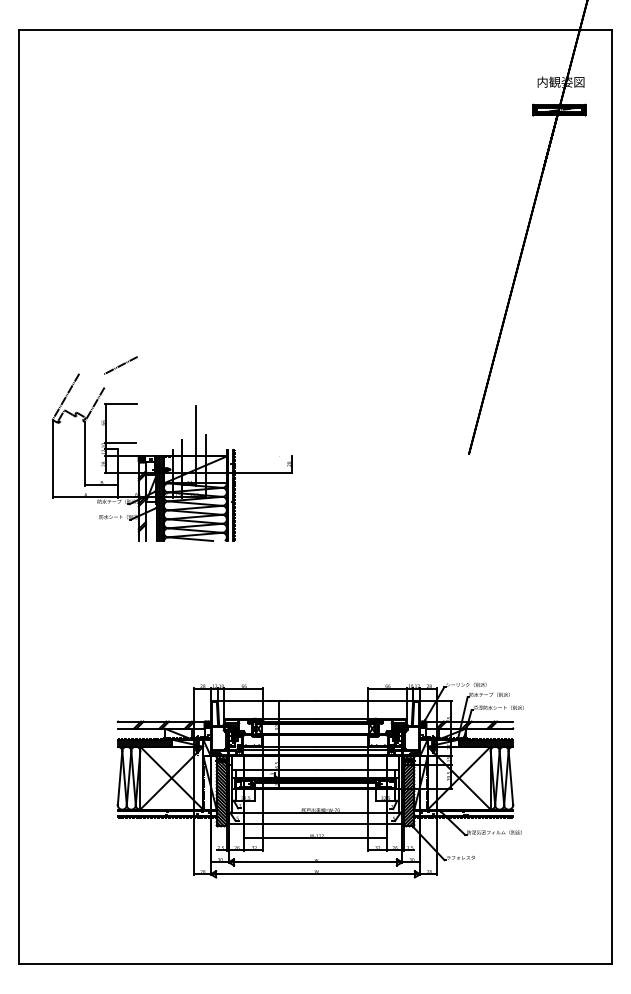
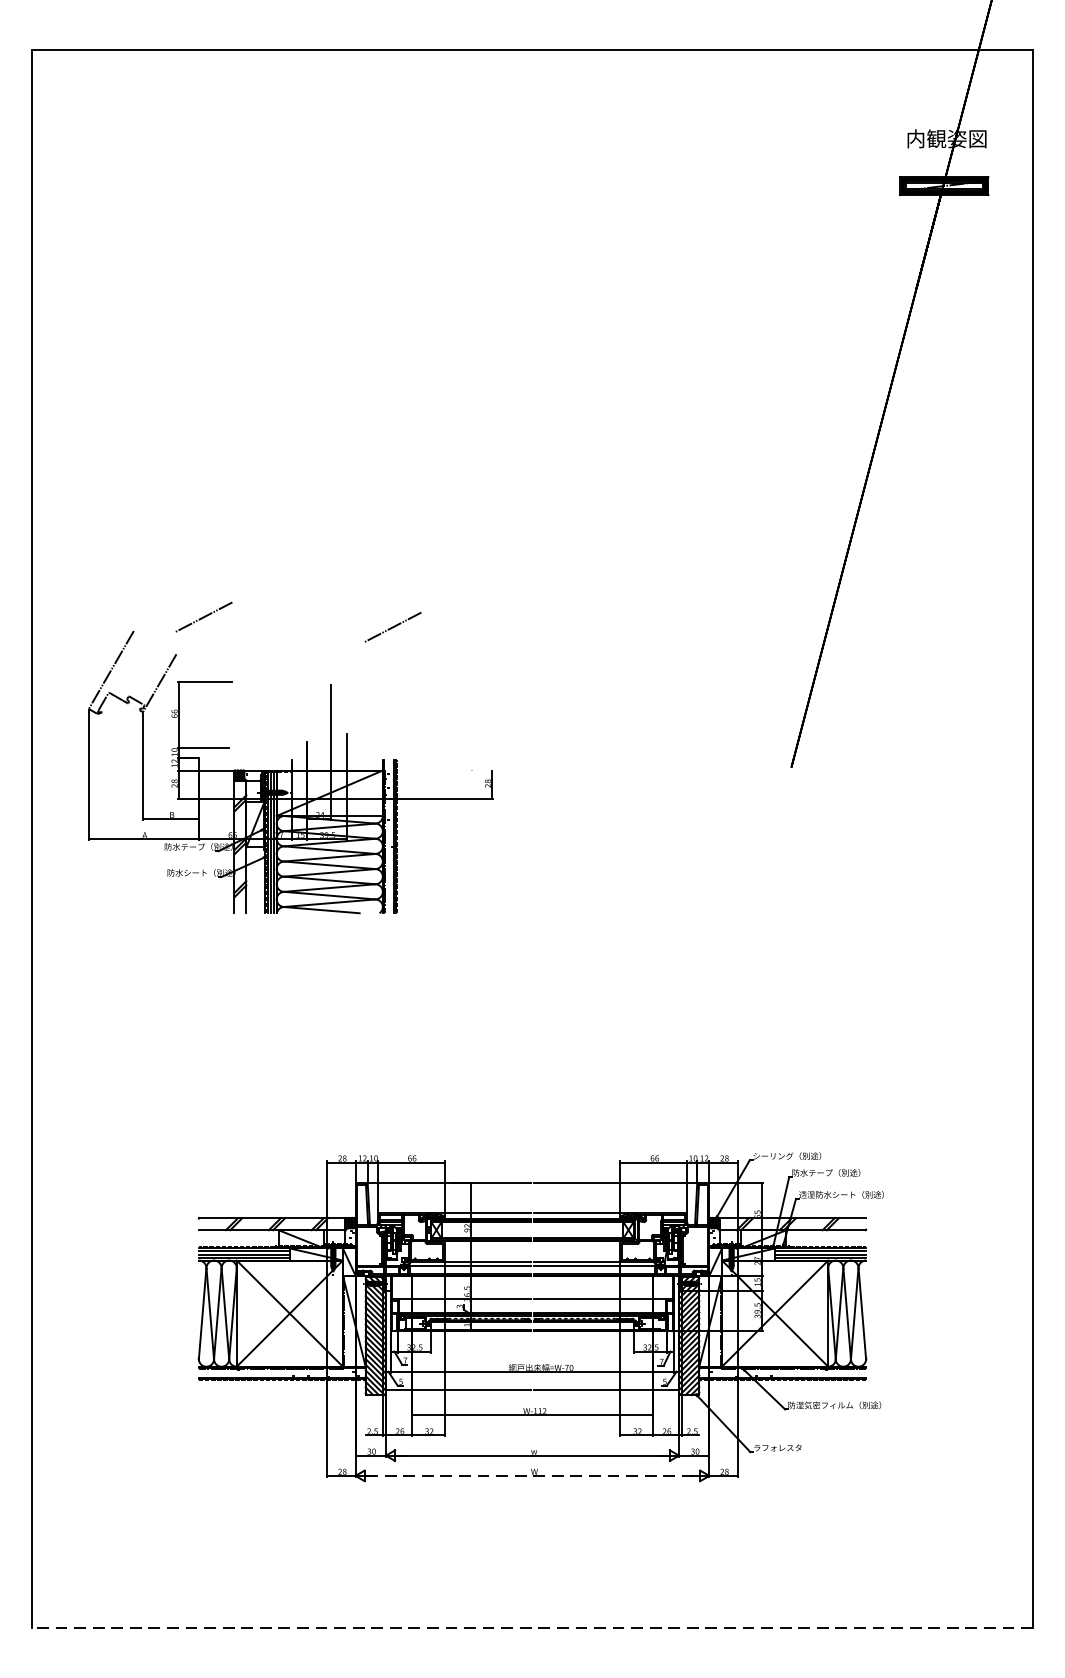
line: (232, 371) -> (392, 627), added
line: (315, 874) -> (532, 1476), solid -> dashed
line: (315, 964) -> (532, 1628), solid -> dashed

